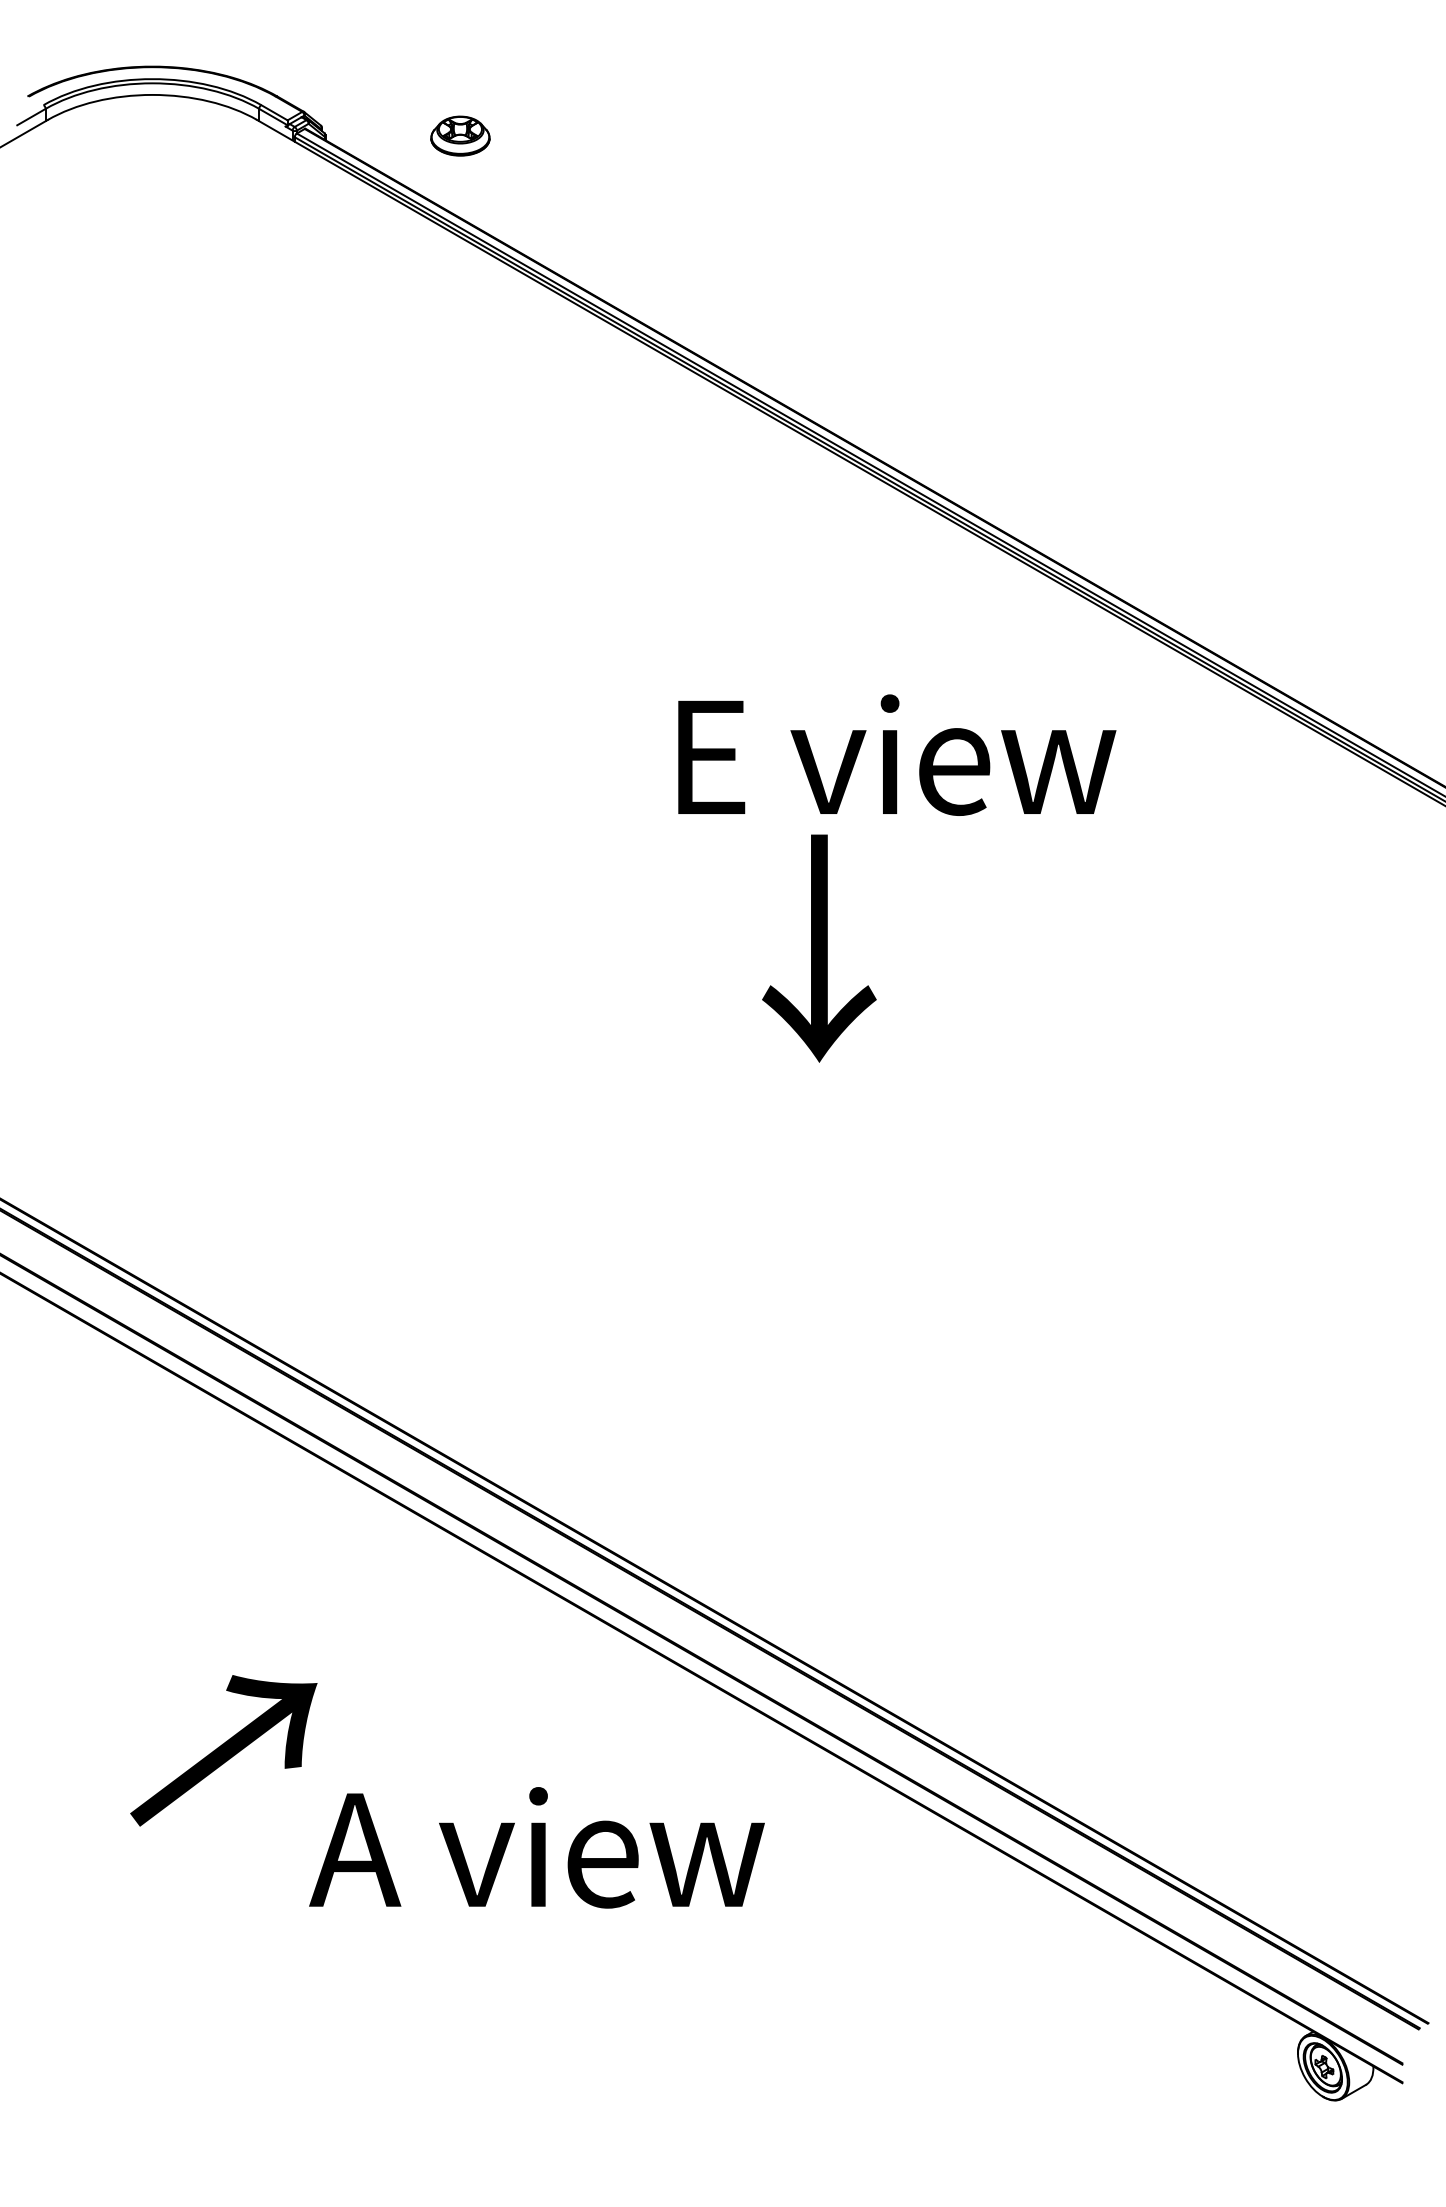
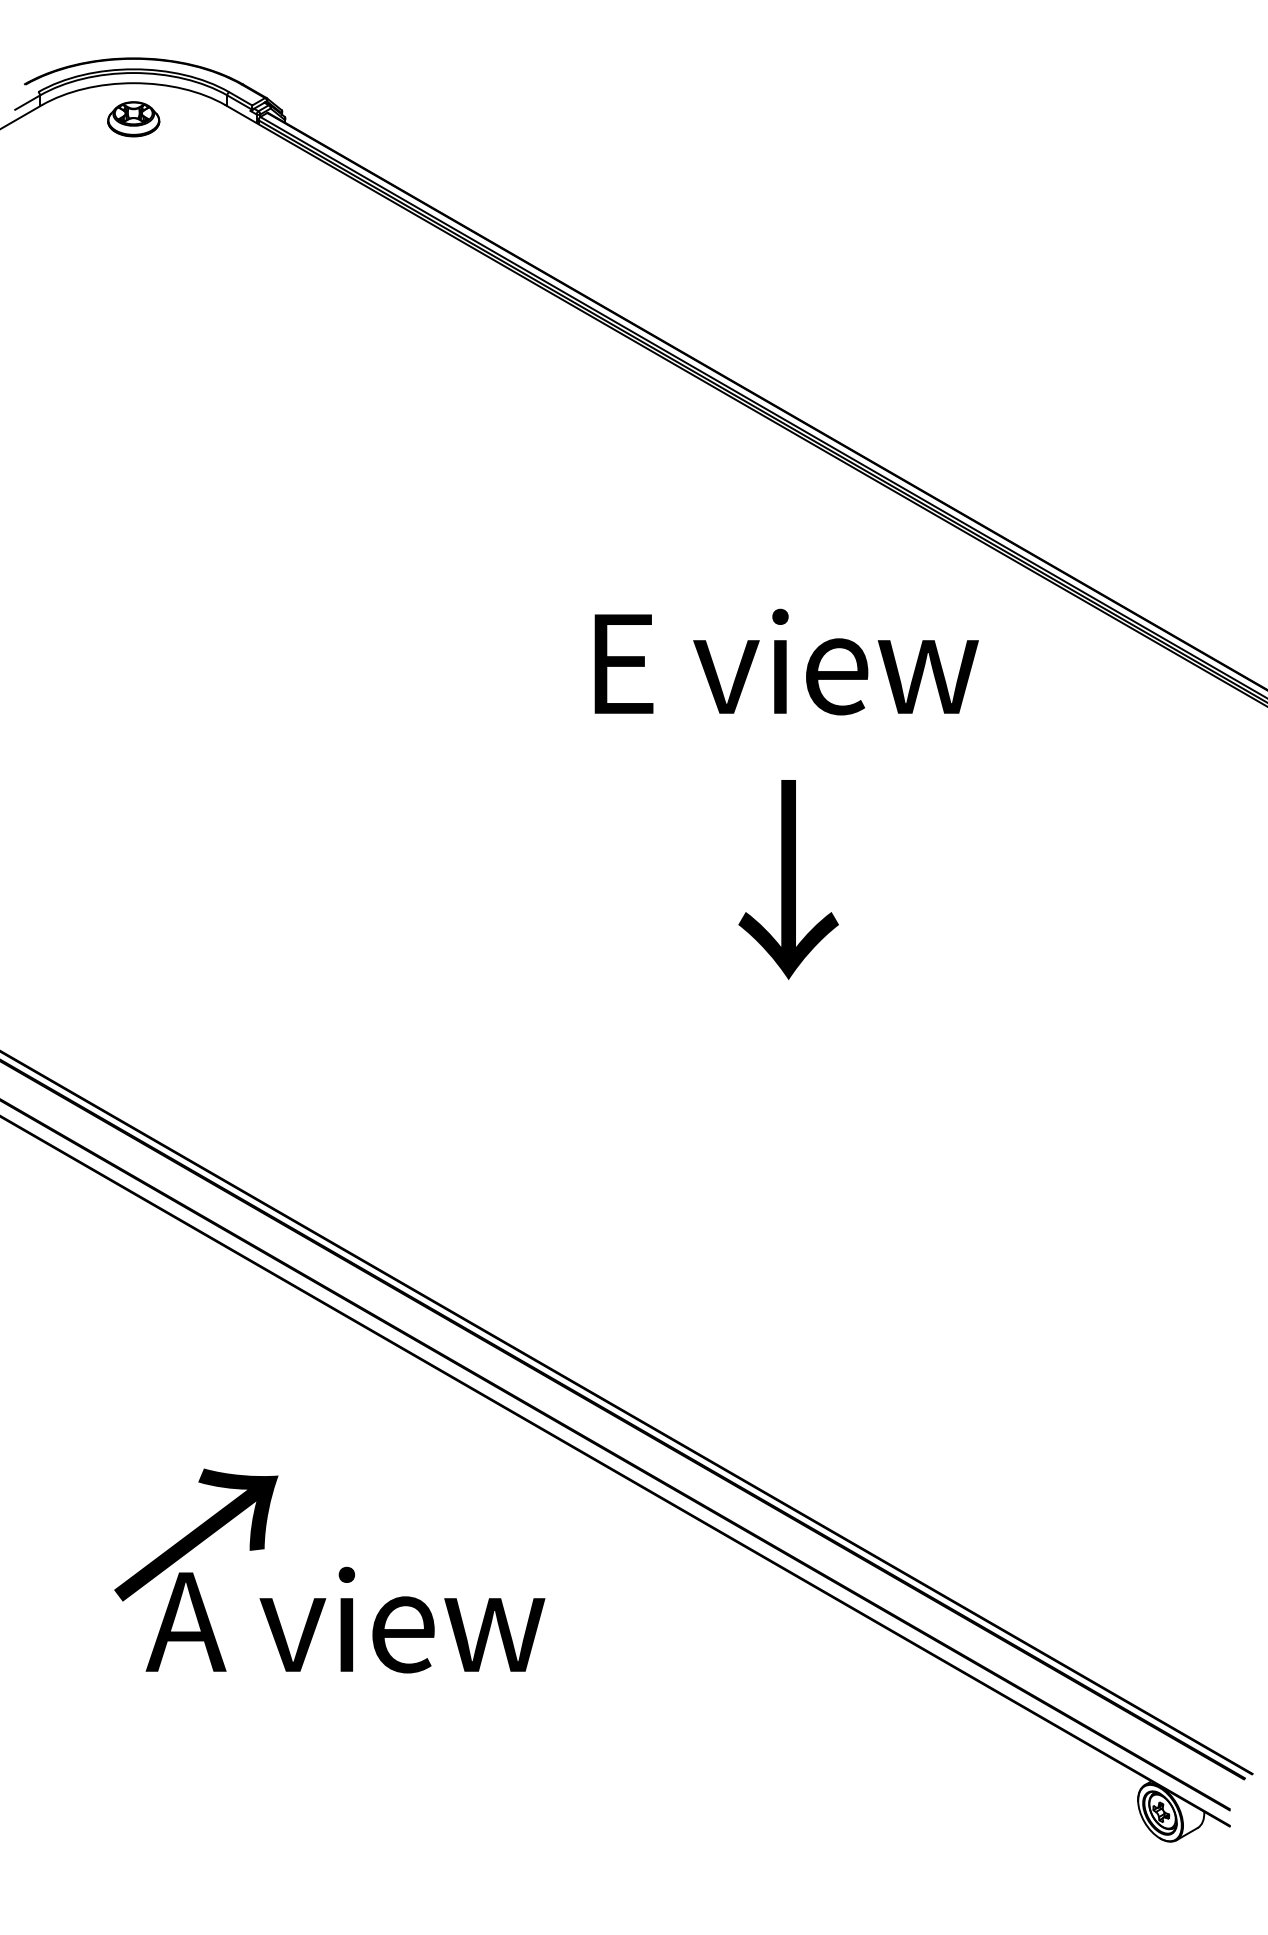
part: (460, 135) -> (133, 118), moved
text: (819, 948) -> (788, 879), moved
text: (536, 1847) -> (345, 1619), moved

